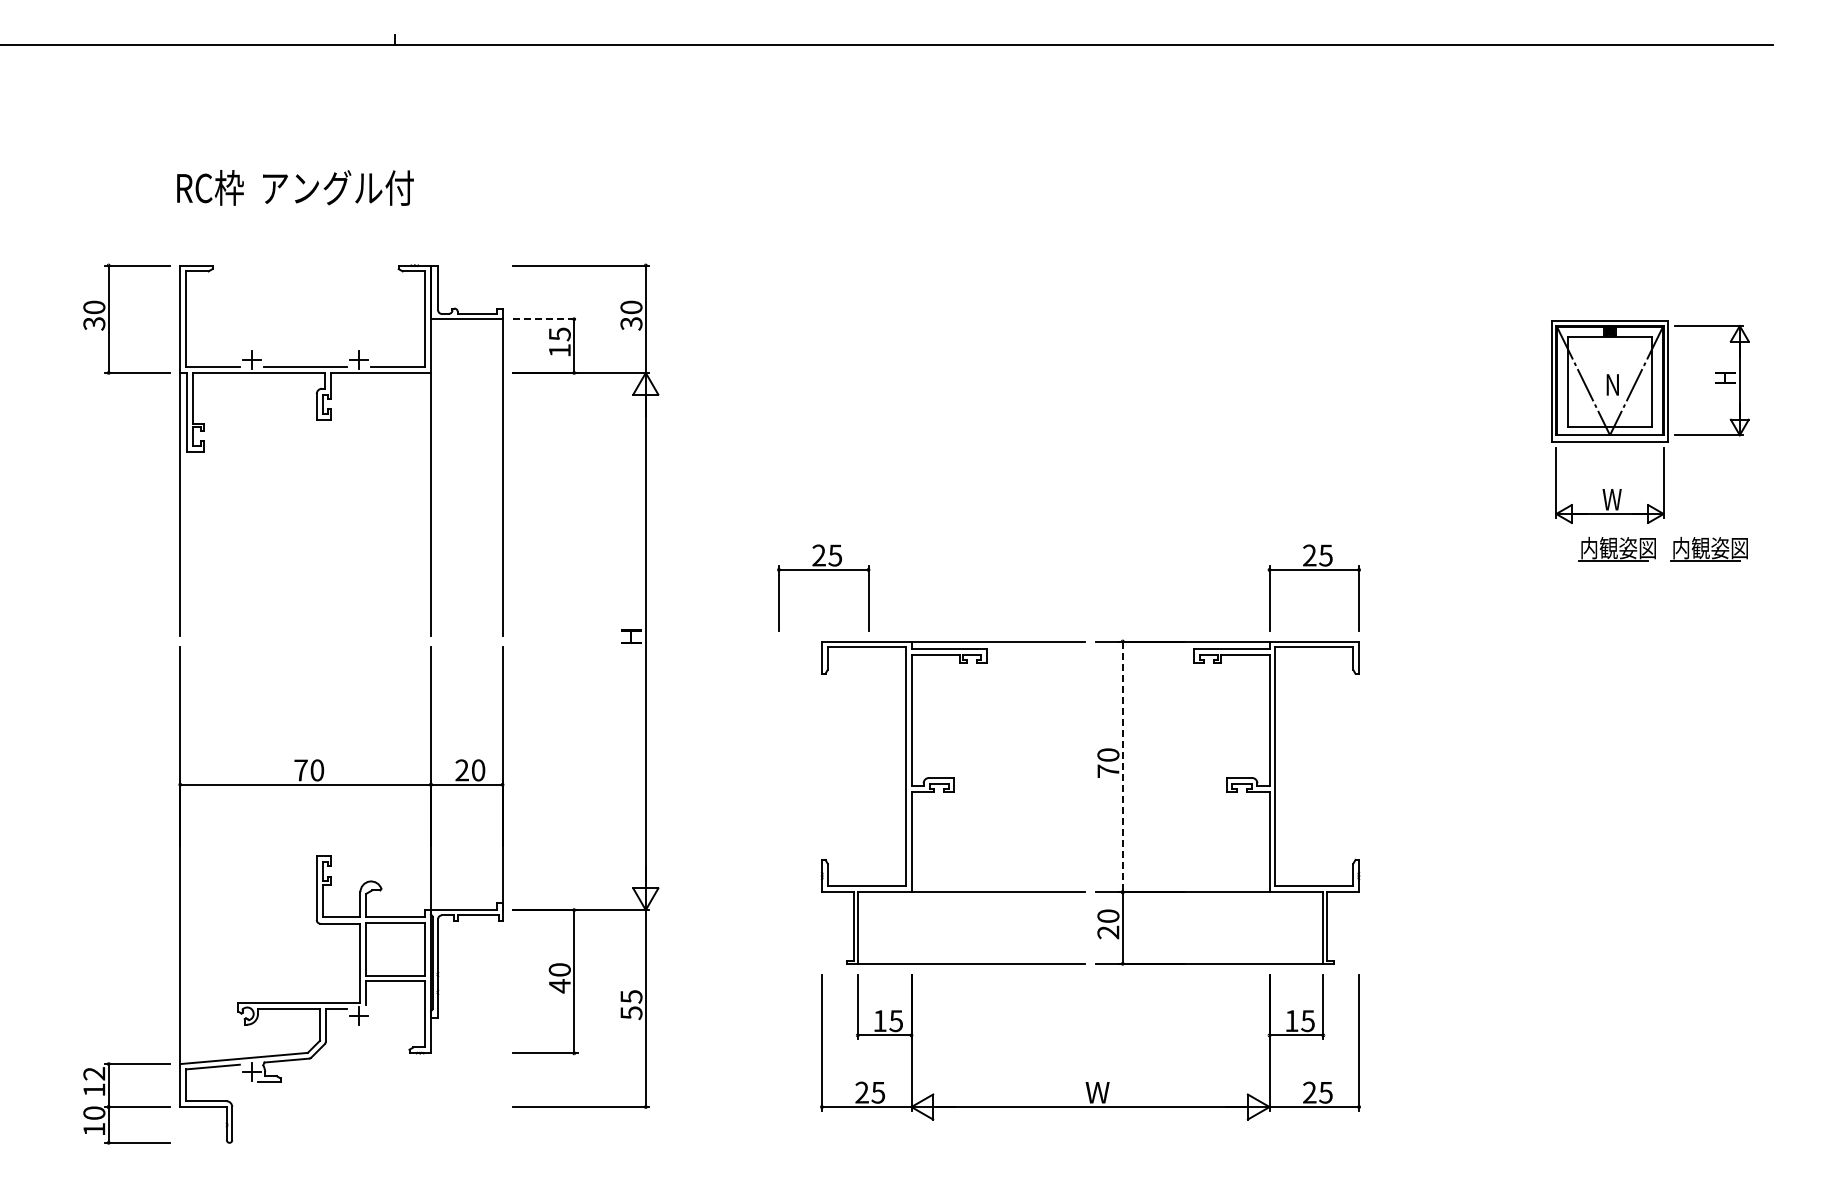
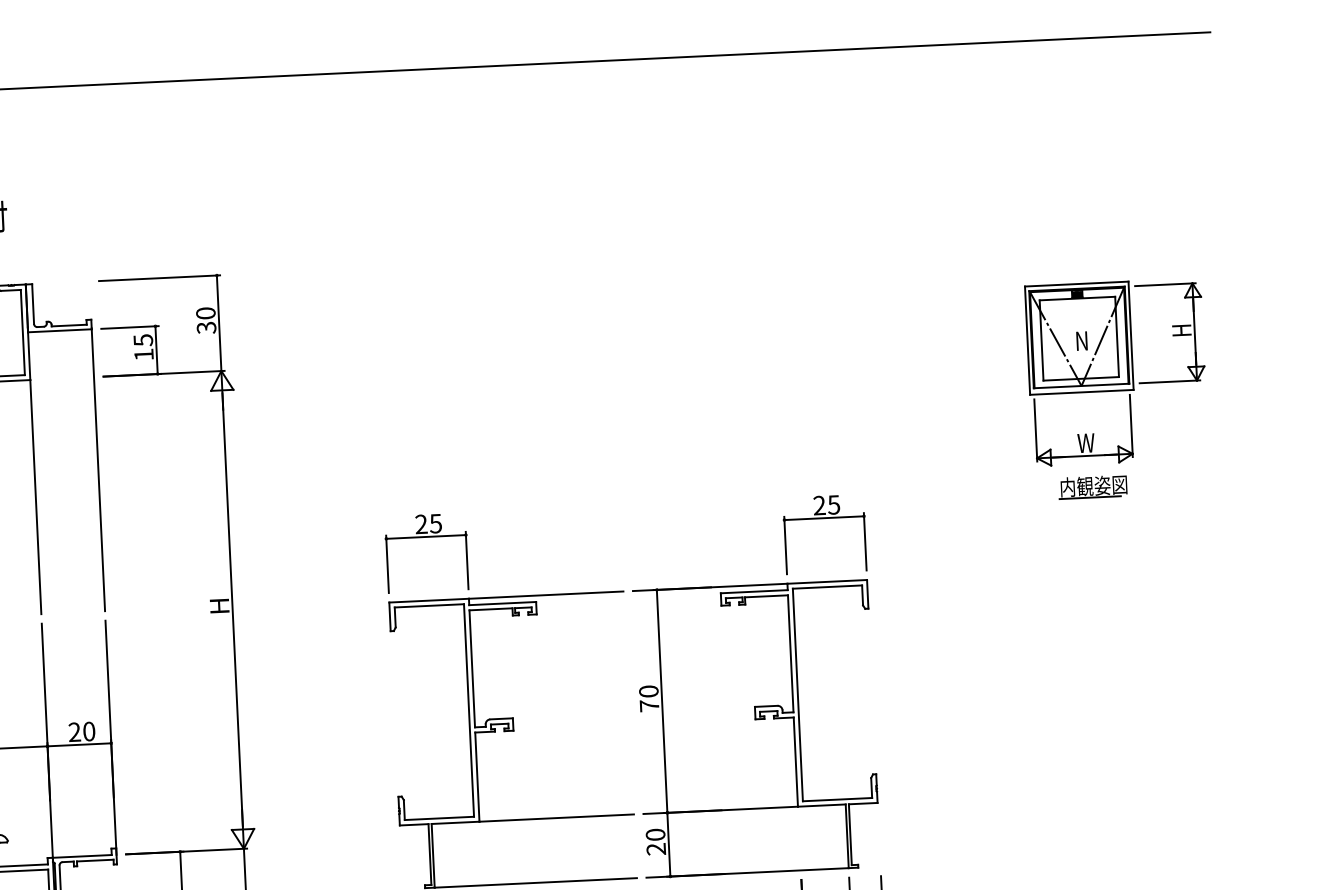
line: (546, 319) -> (130, 327), dashed -> solid
part: (1708, 548) -> (1173, 482), removed
part: (823, 570) -> (425, 537), moved
line: (1122, 767) -> (661, 701), dashed -> solid

